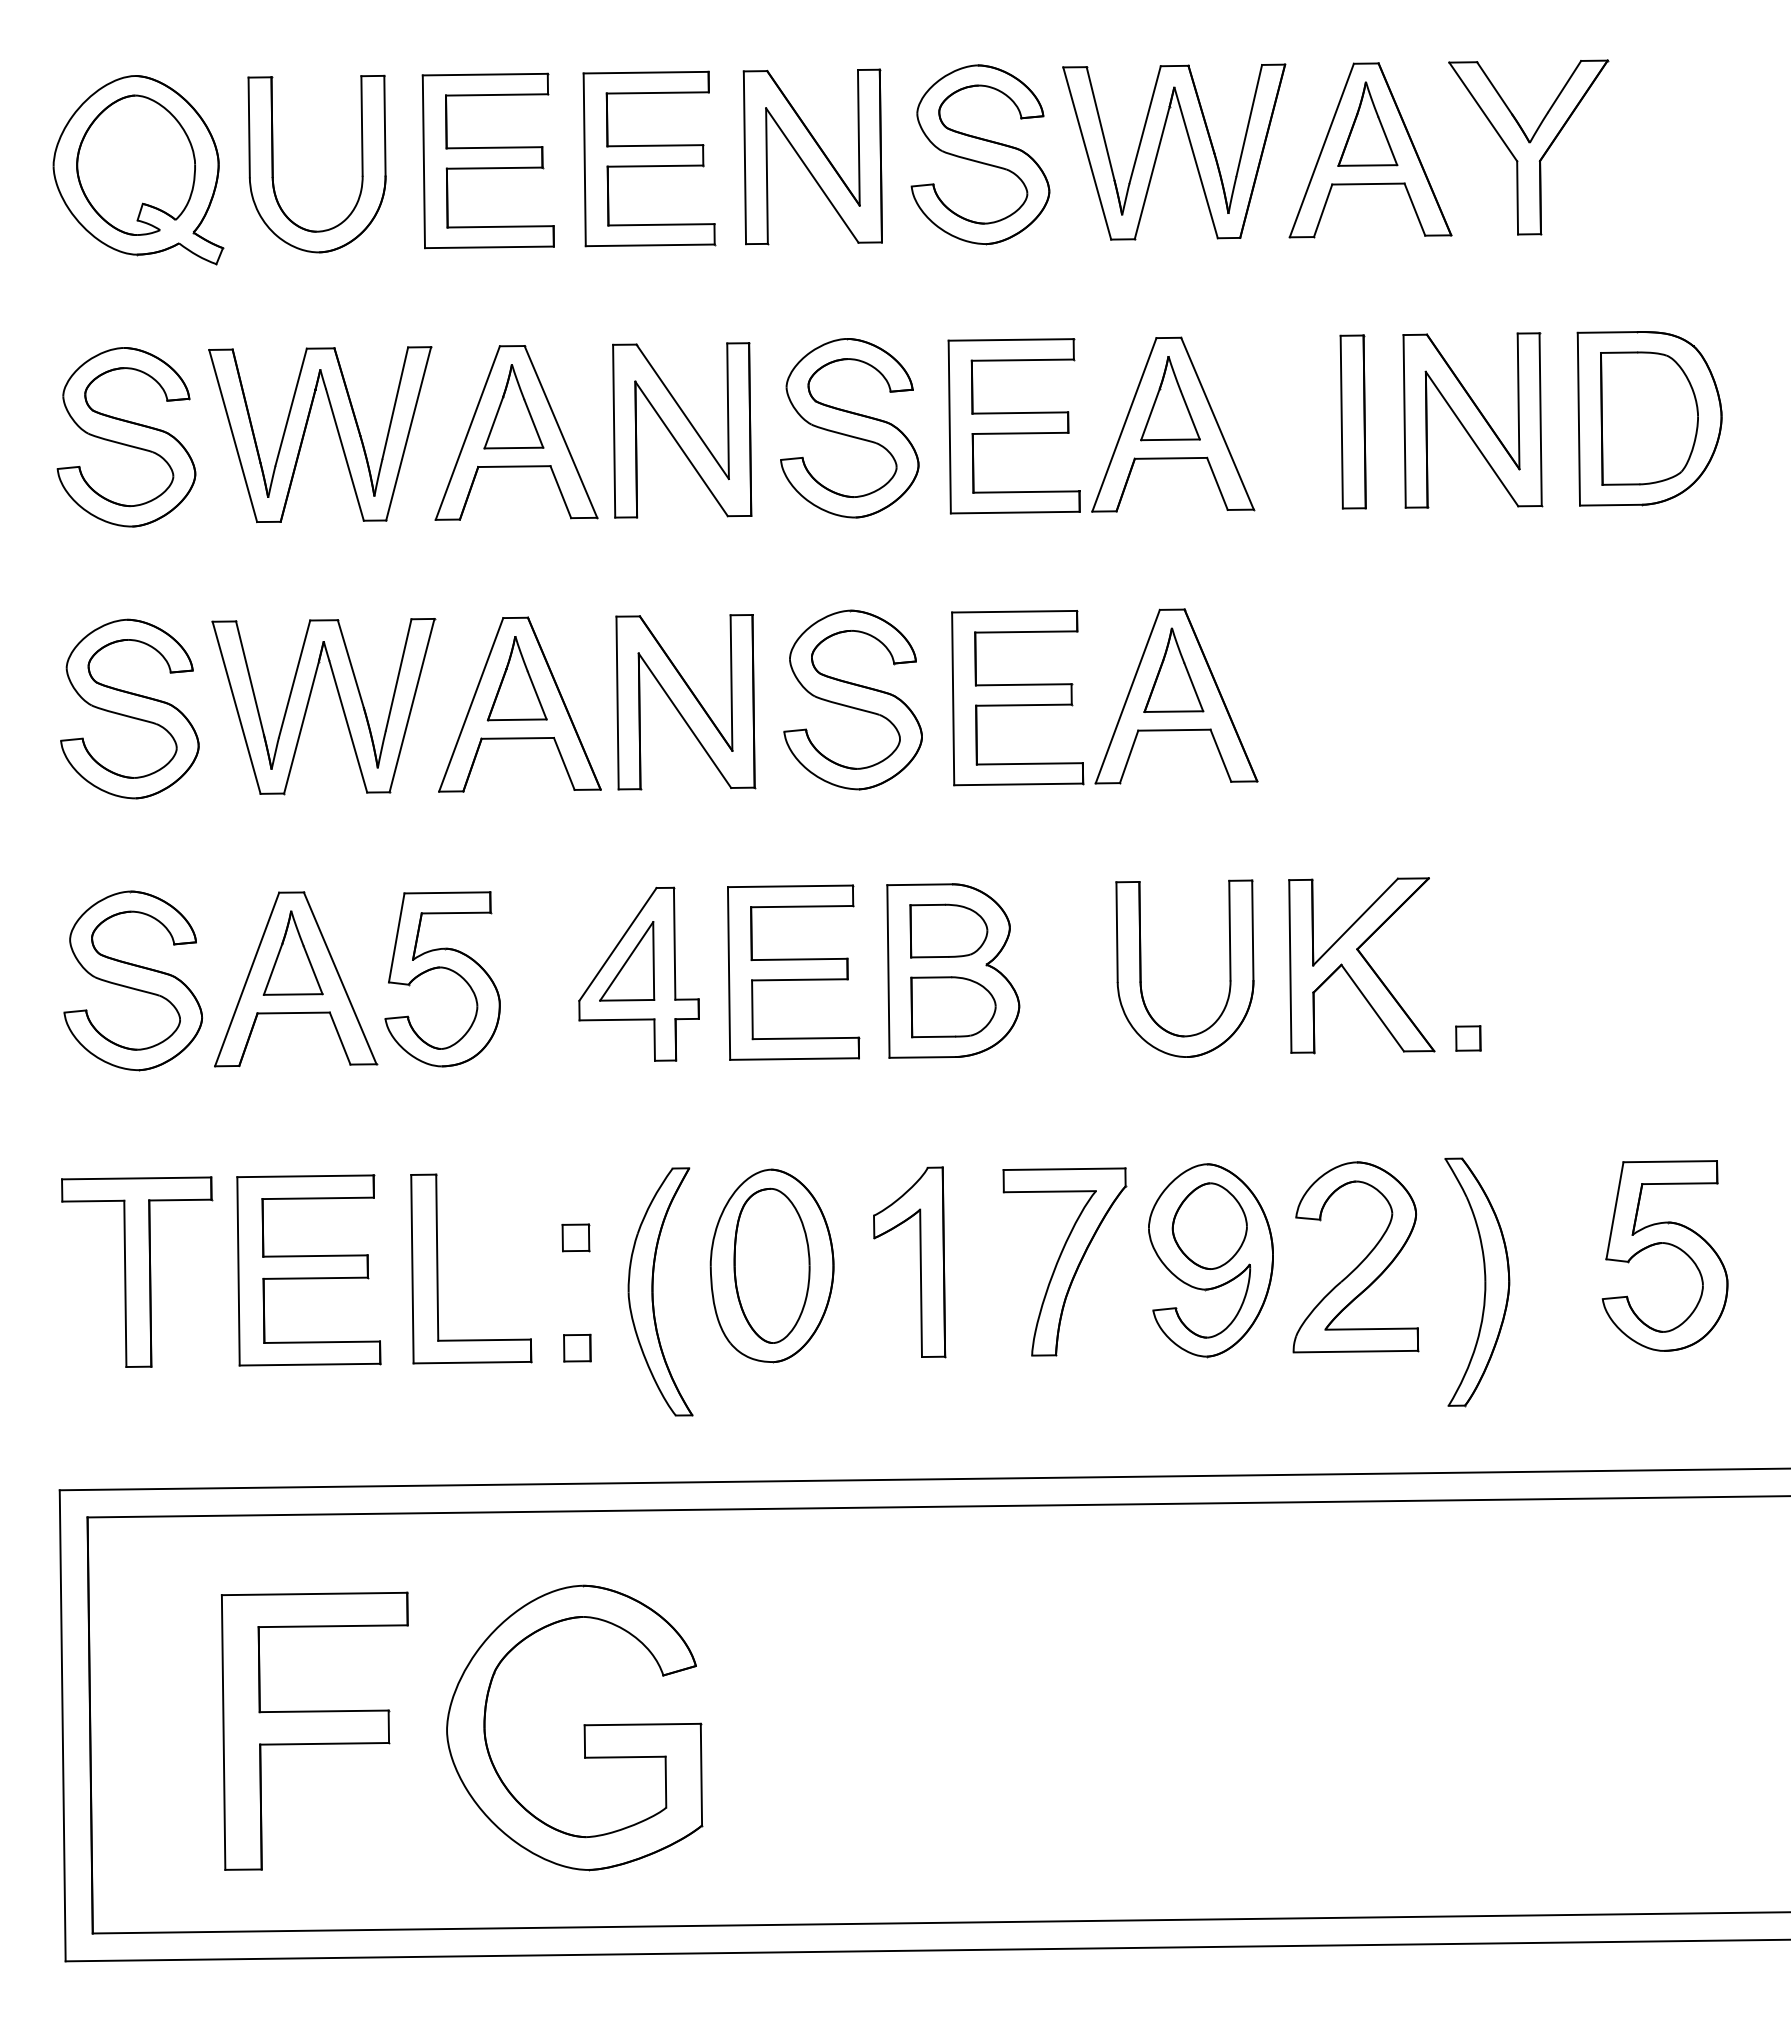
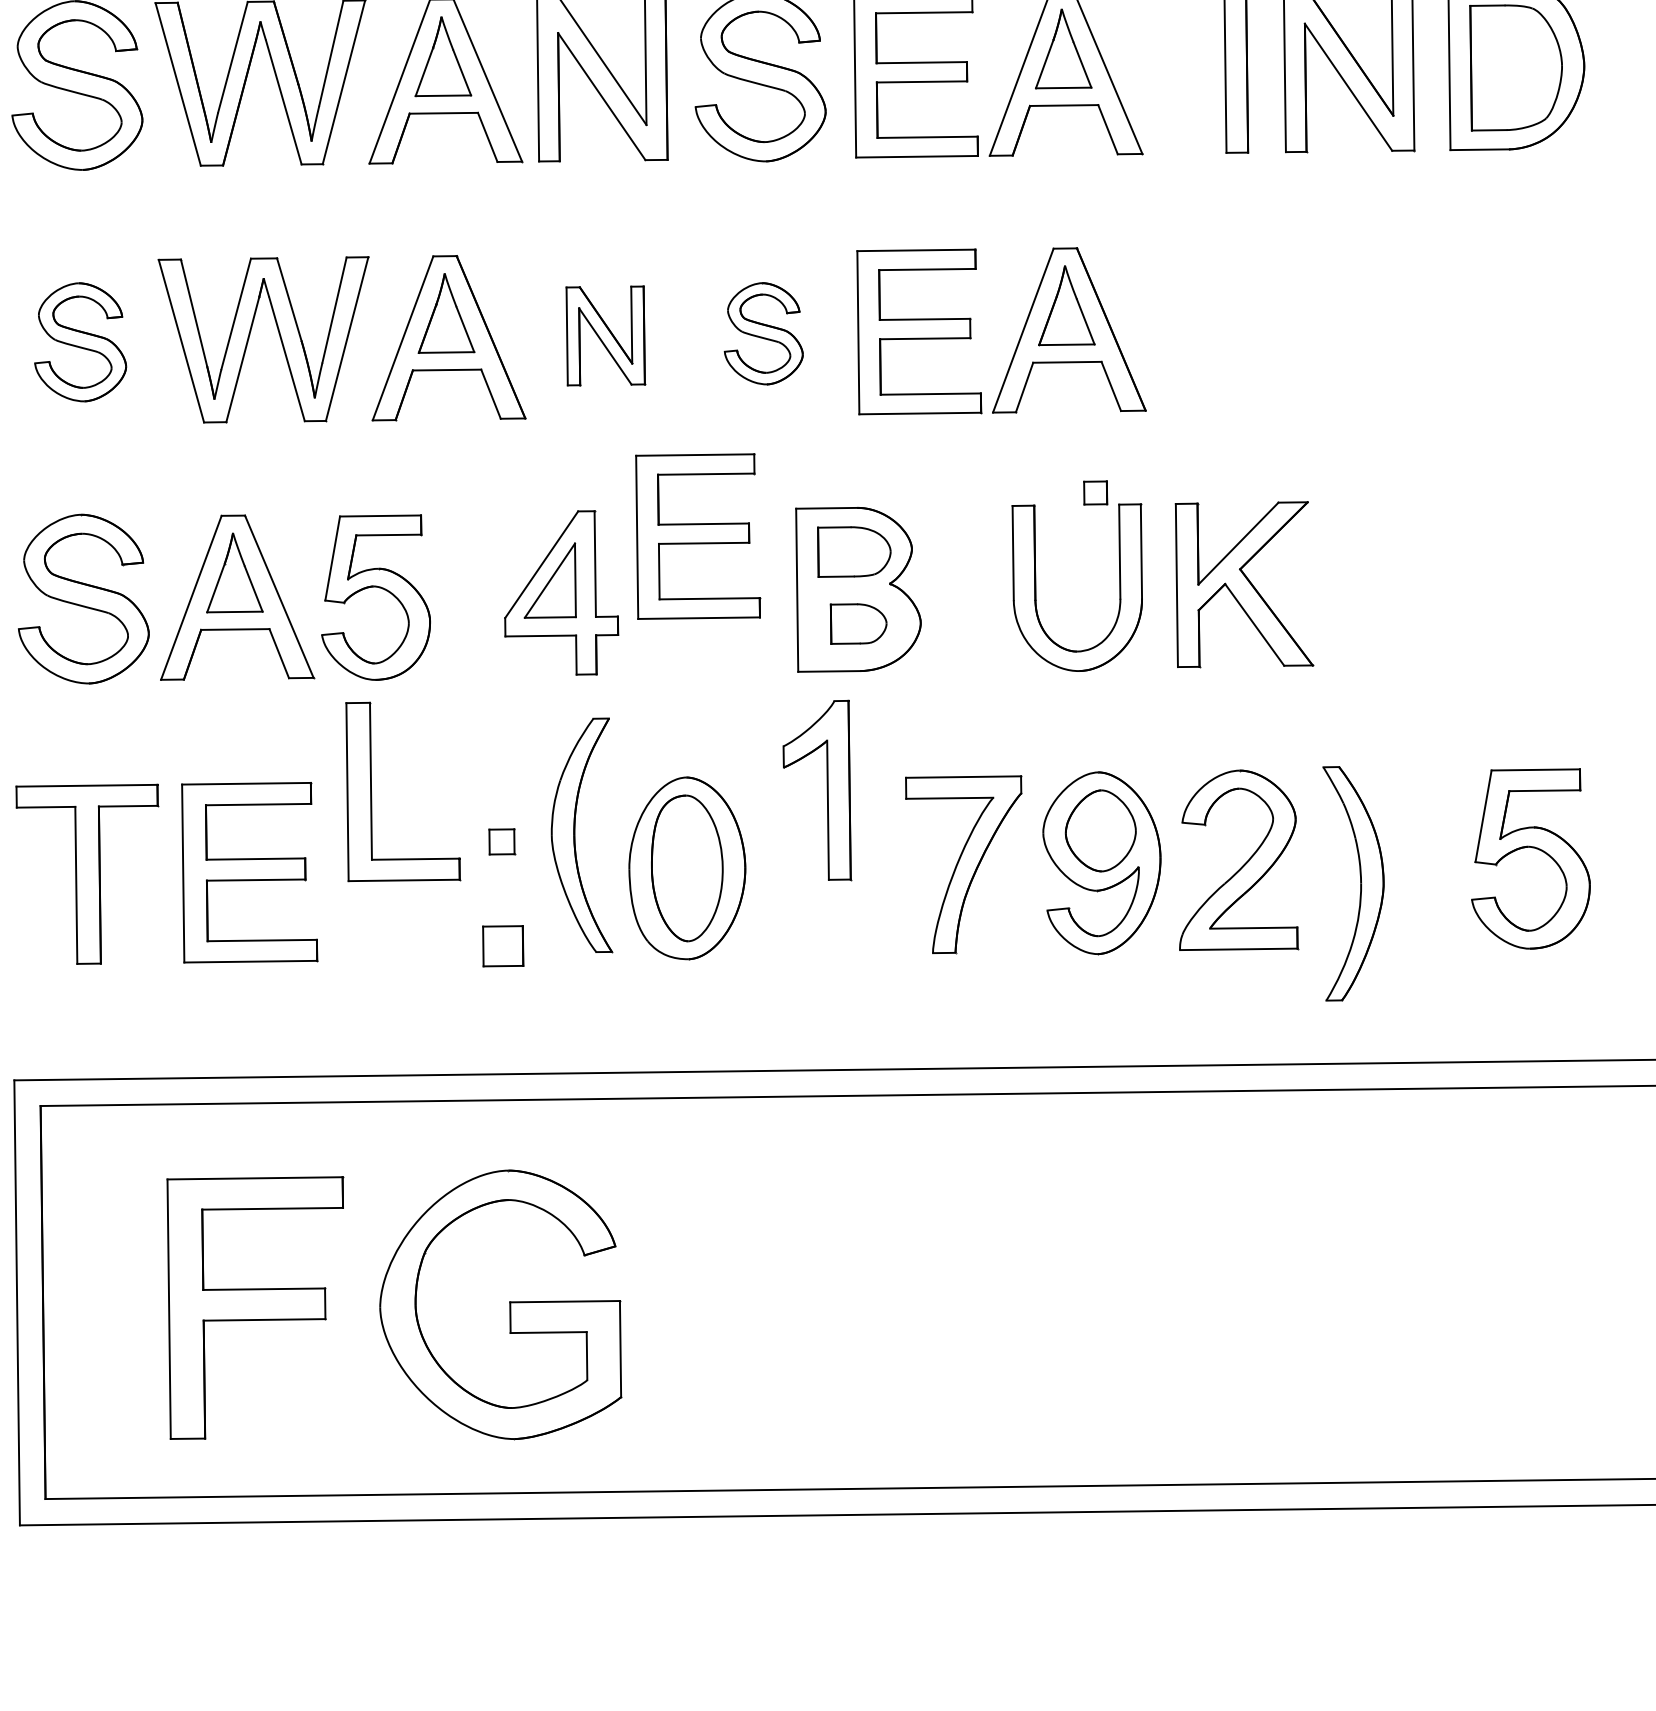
part: (852, 699) -> (763, 333), size x0.6
part: (685, 702) -> (605, 336), size x0.6
part: (129, 708) -> (80, 341), size x0.7
part: (793, 972) -> (698, 536), moved
part: (953, 1007) -> (858, 624), size x0.7
part: (1468, 1038) -> (1095, 492), moved
part: (919, 1262) -> (826, 790), moved
part: (438, 1268) -> (372, 791), moved
part: (653, 1291) -> (575, 834), moved
part: (577, 1347) -> (503, 945), size x1.6

